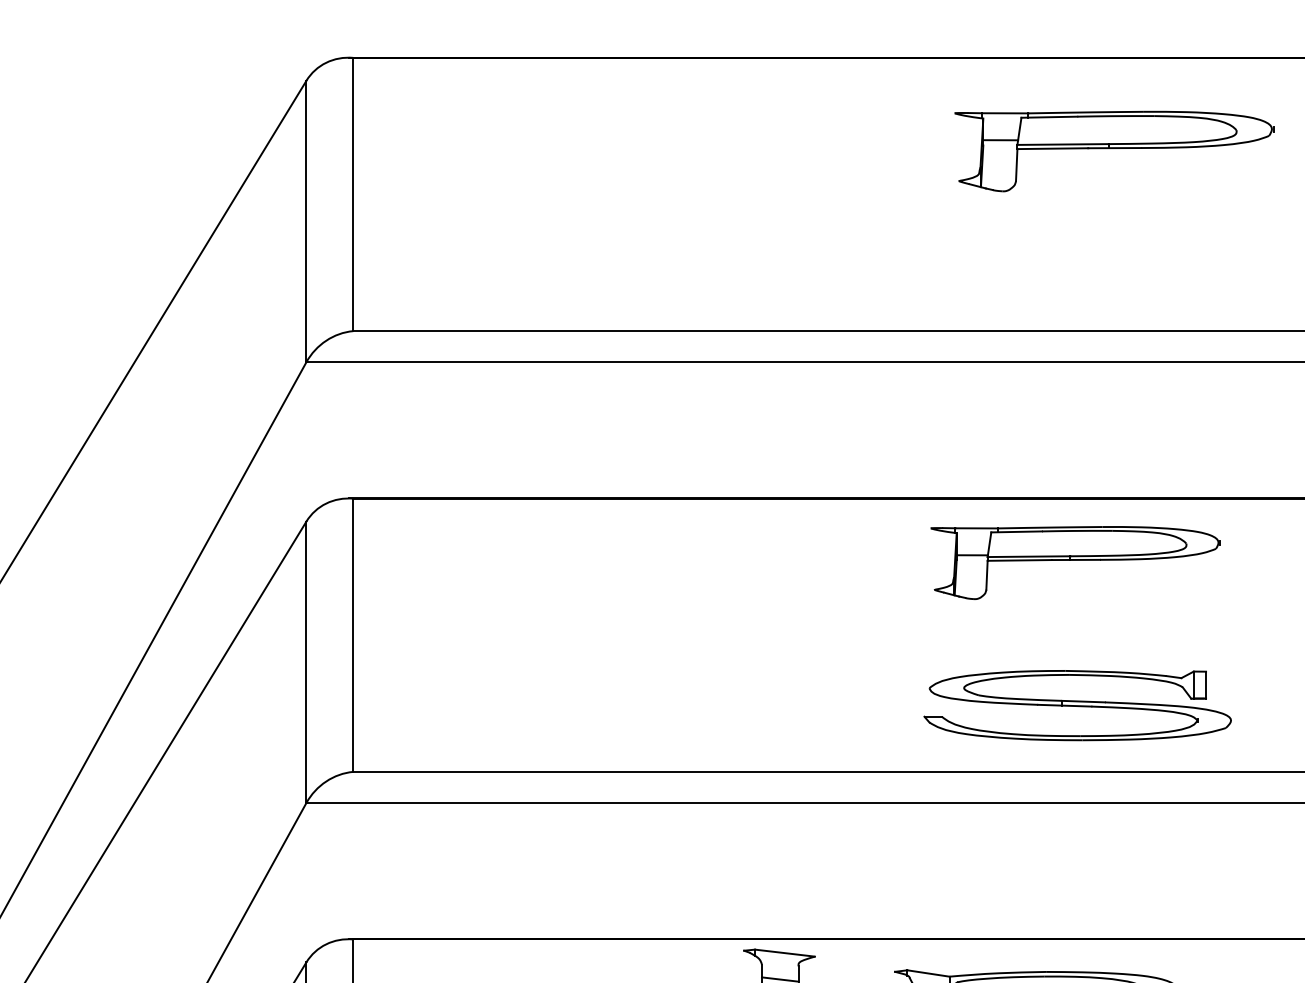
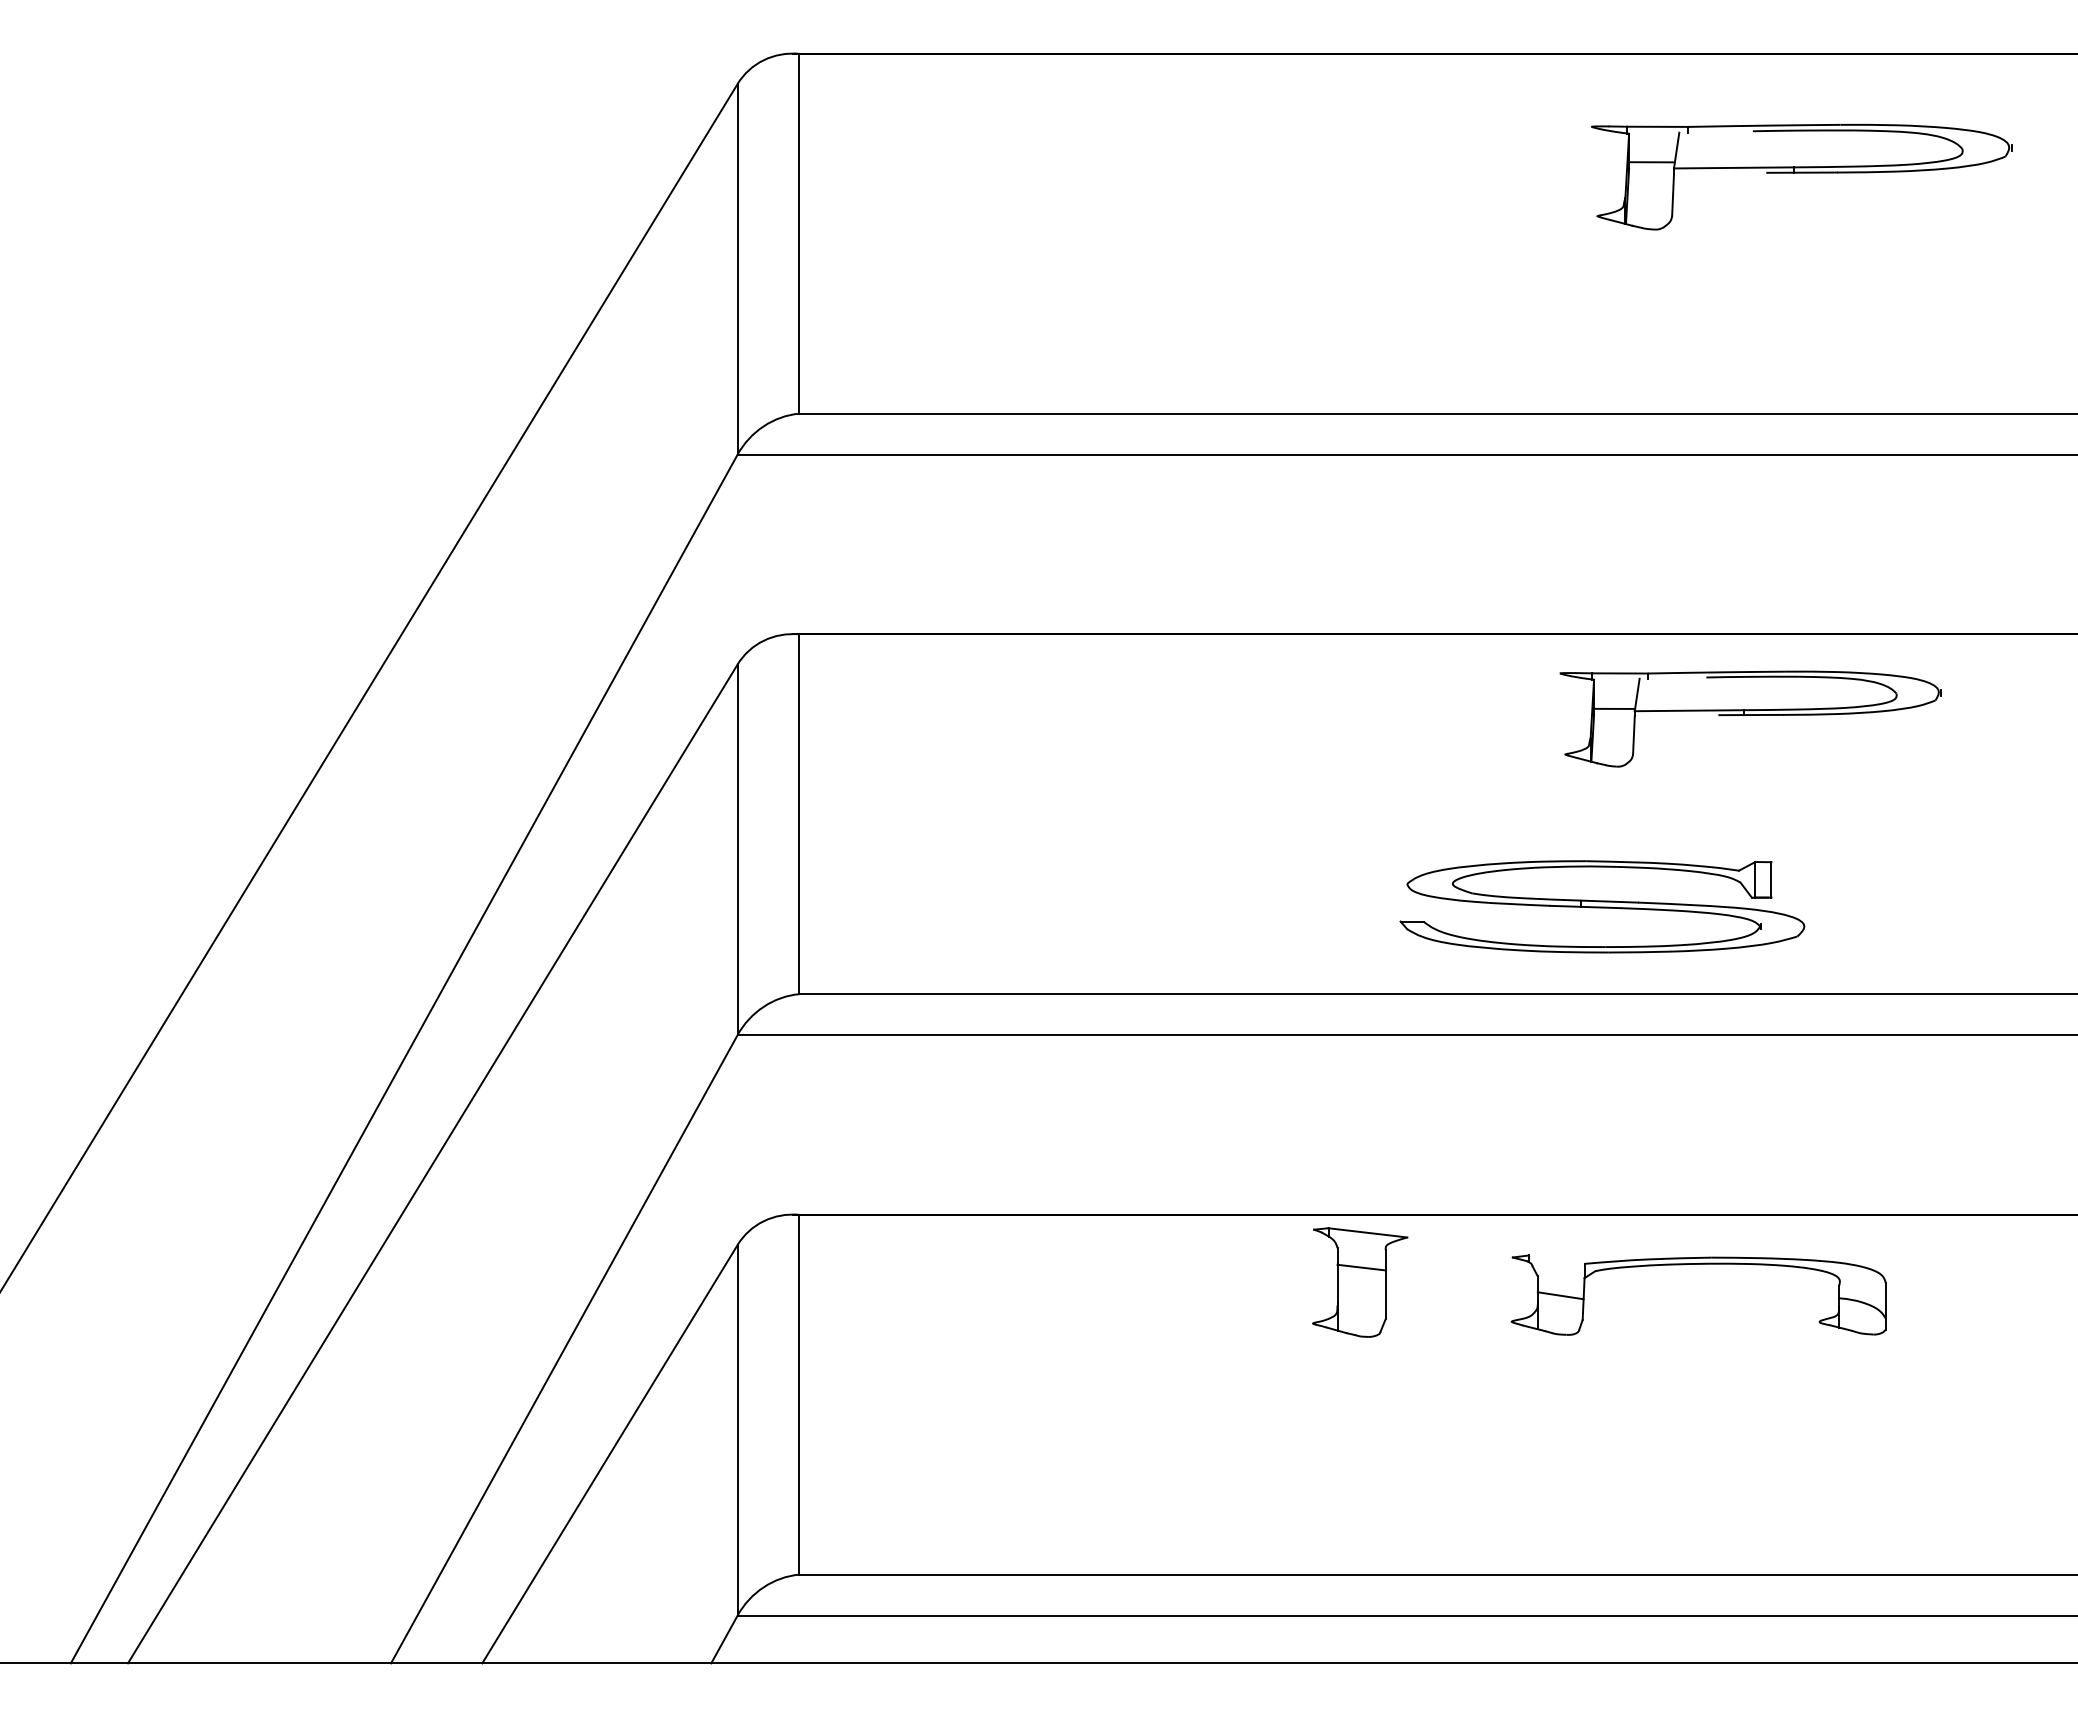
line: (1048, 116) -> (1715, 131), removed
line: (1052, 148) -> (1720, 172), removed
line: (1016, 531) -> (1672, 677), removed
line: (1019, 560) -> (1676, 715), removed
part: (1077, 705) -> (1602, 906), moved
line: (928, 973) -> (1556, 1259), removed

